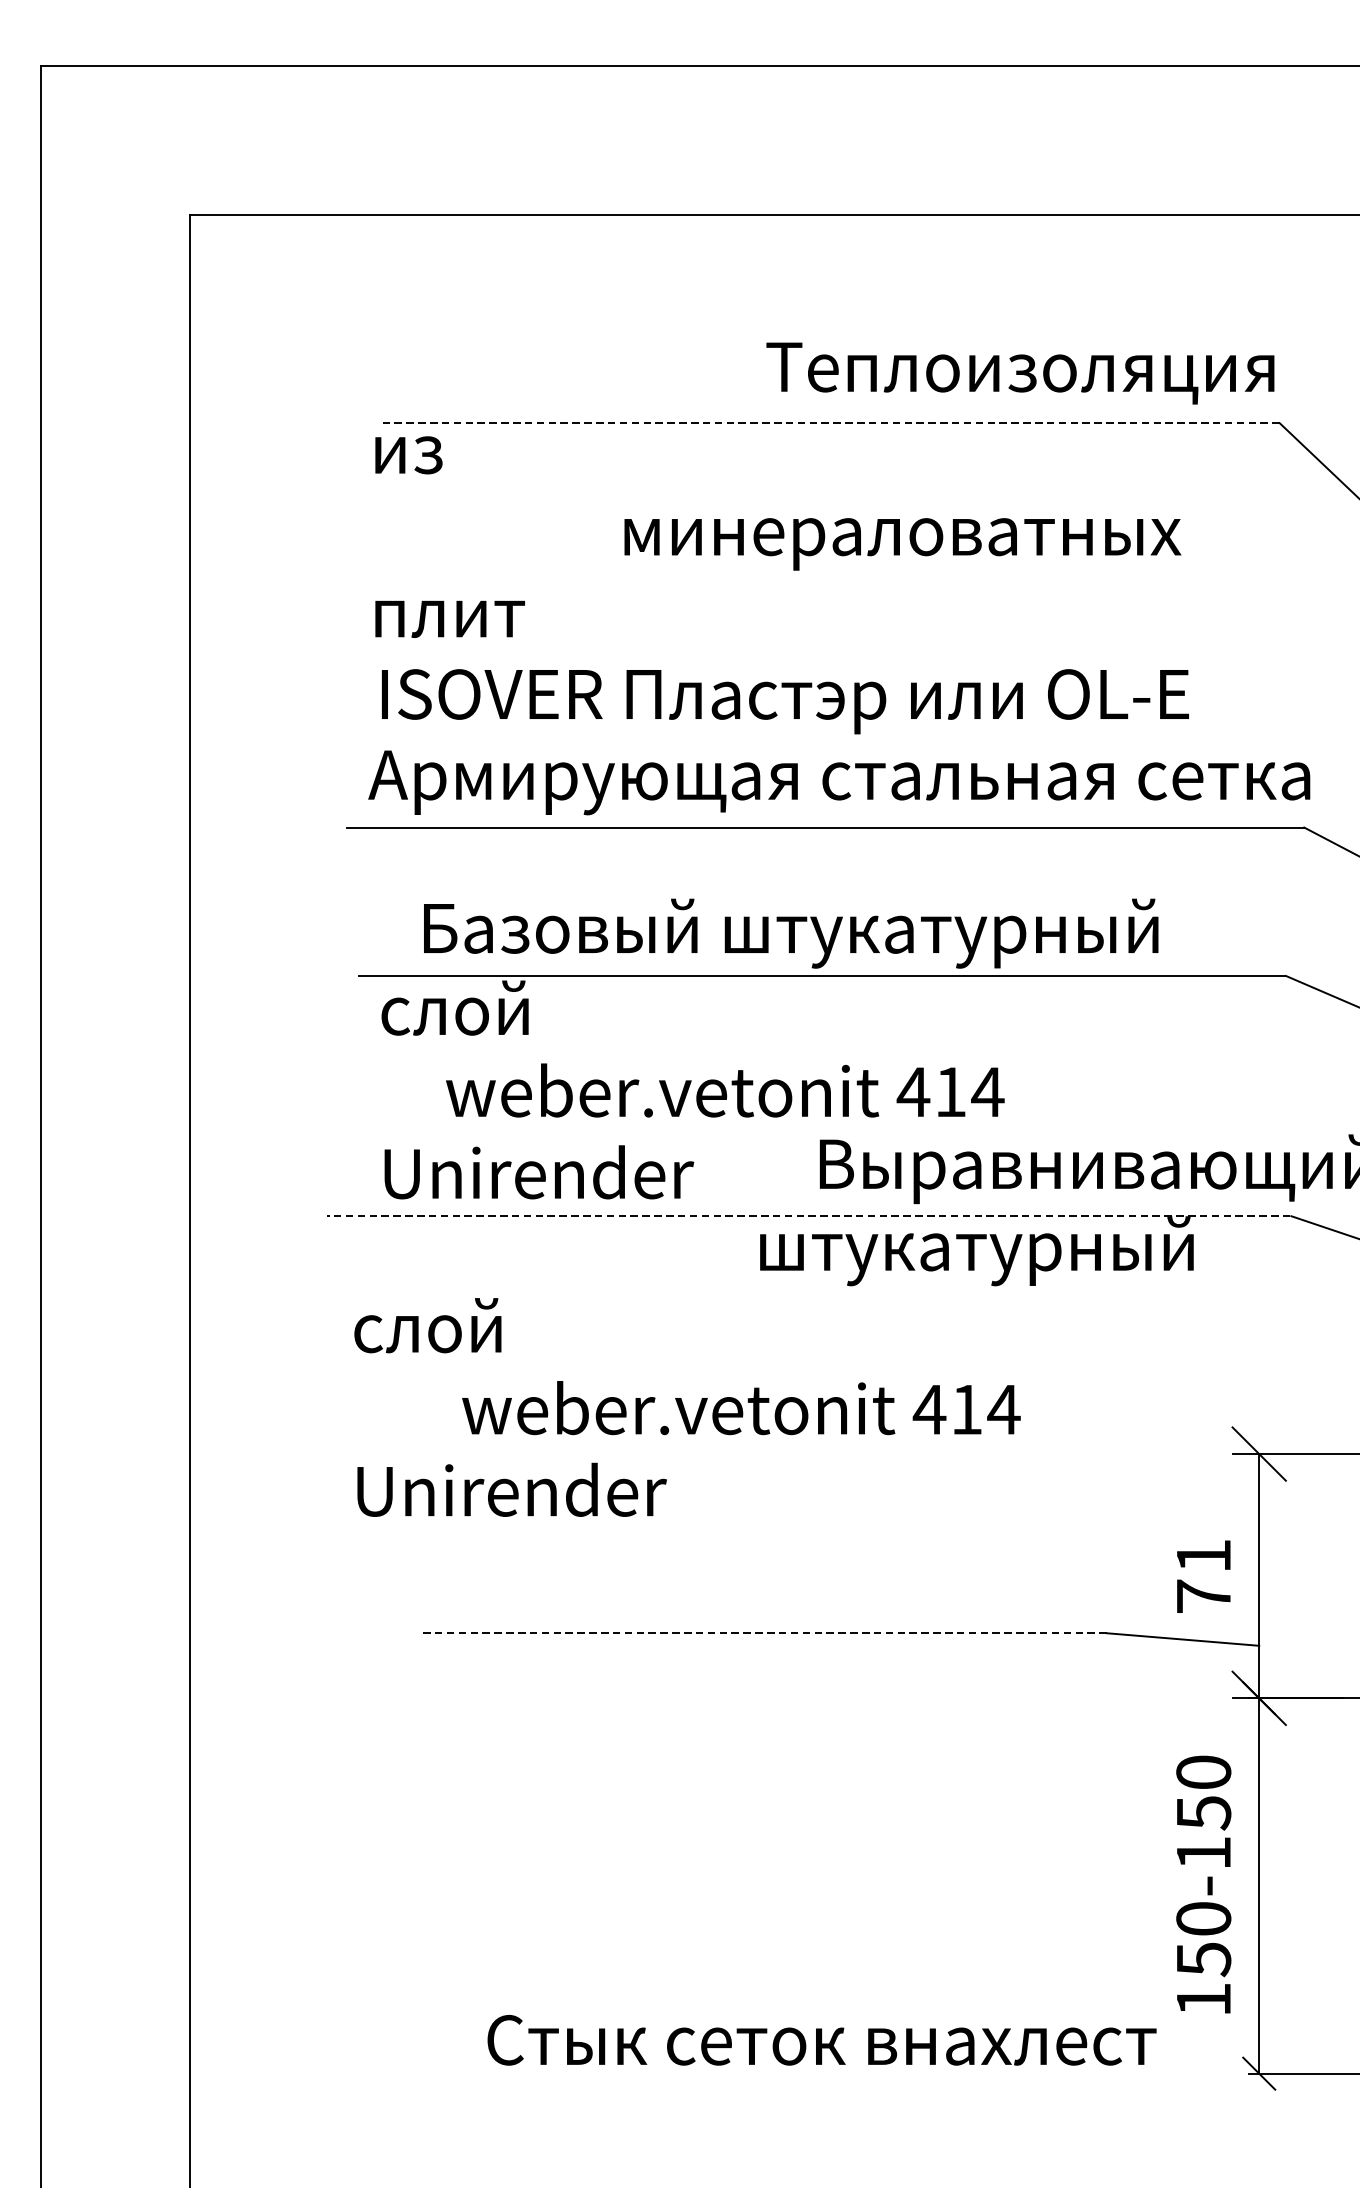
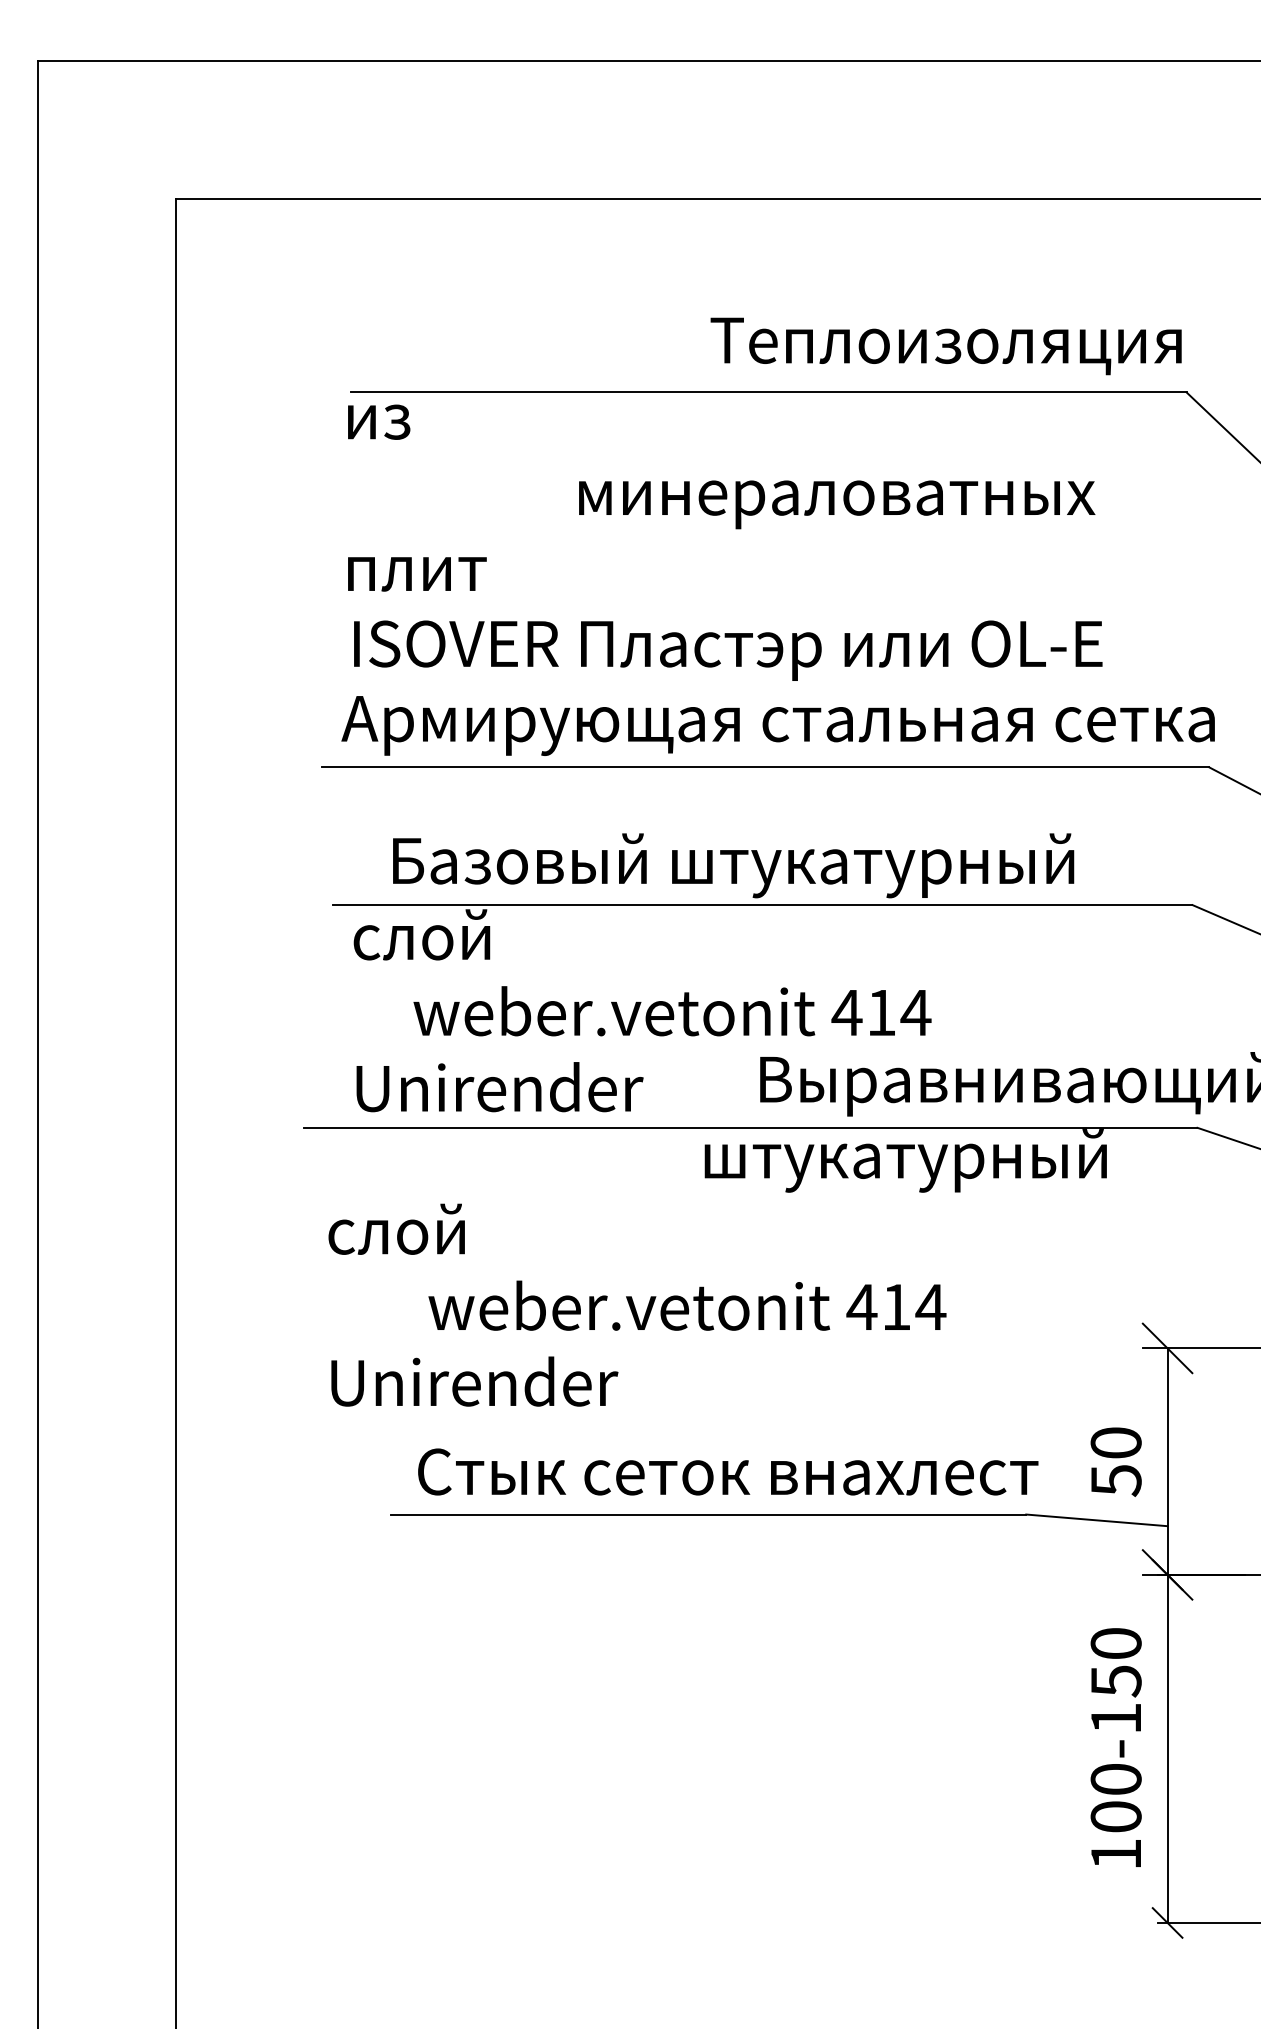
line: (828, 423) -> (768, 392), dashed -> solid
line: (808, 1215) -> (749, 1127), dashed -> solid
text: (1203, 1577) -> (1115, 1462), 71 -> 50
line: (764, 1633) -> (708, 1514), dashed -> solid
text: (1203, 1959) -> (1115, 1817), 150-150 -> 100-150
text: (822, 2039) -> (728, 1471), moved

